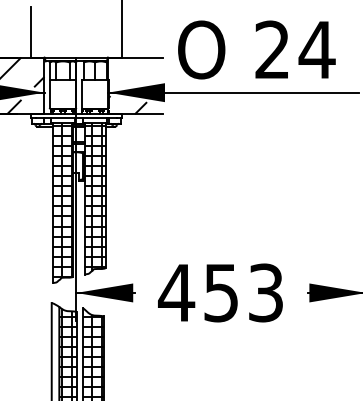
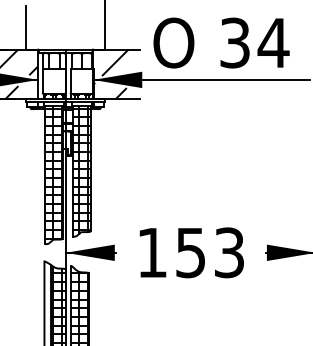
text: (271, 49) -> (234, 42), 24 -> 34
hatch: (134, 72) -> (115, 62), added
text: (176, 292) -> (152, 252), 453 -> 153

